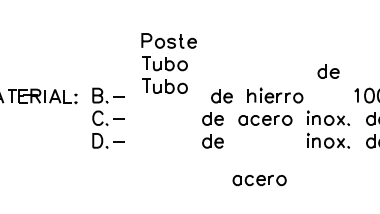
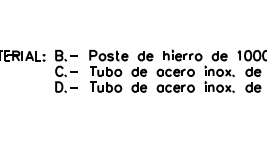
part: (168, 62) -> (108, 70), moved
part: (328, 72) -> (219, 56), moved
part: (259, 180) -> (175, 88), moved

